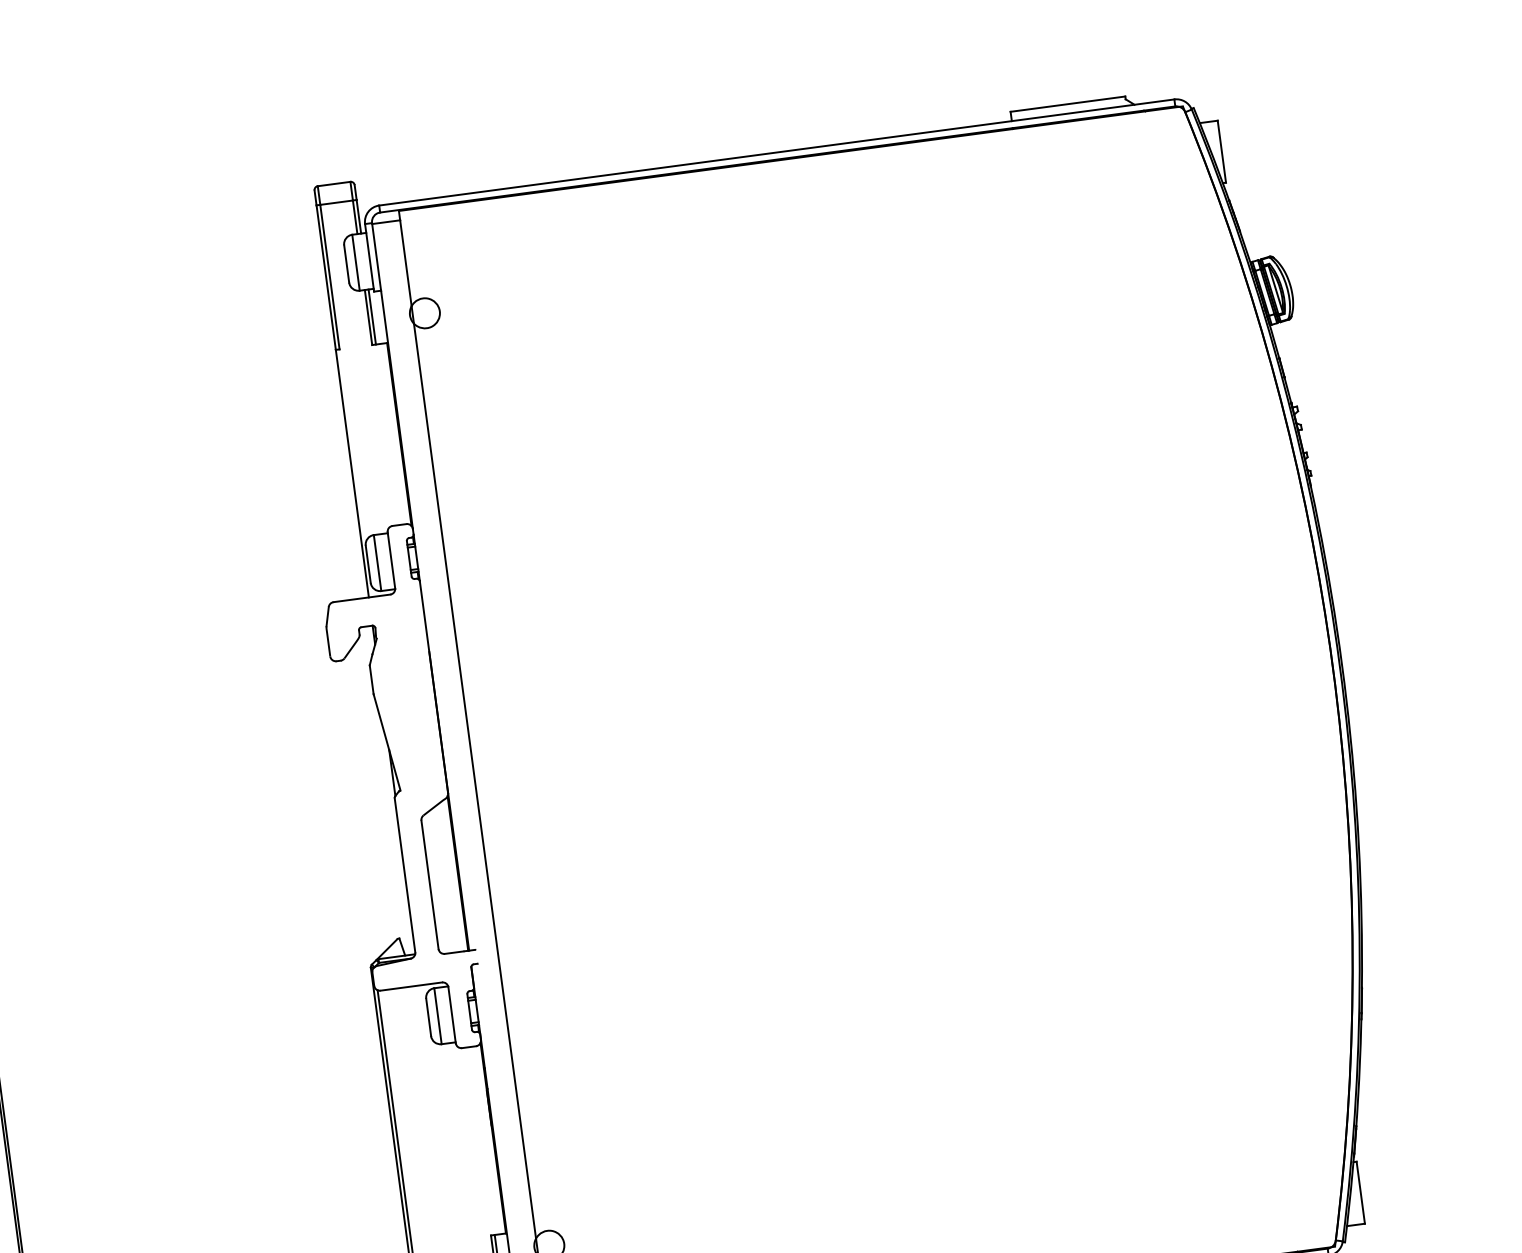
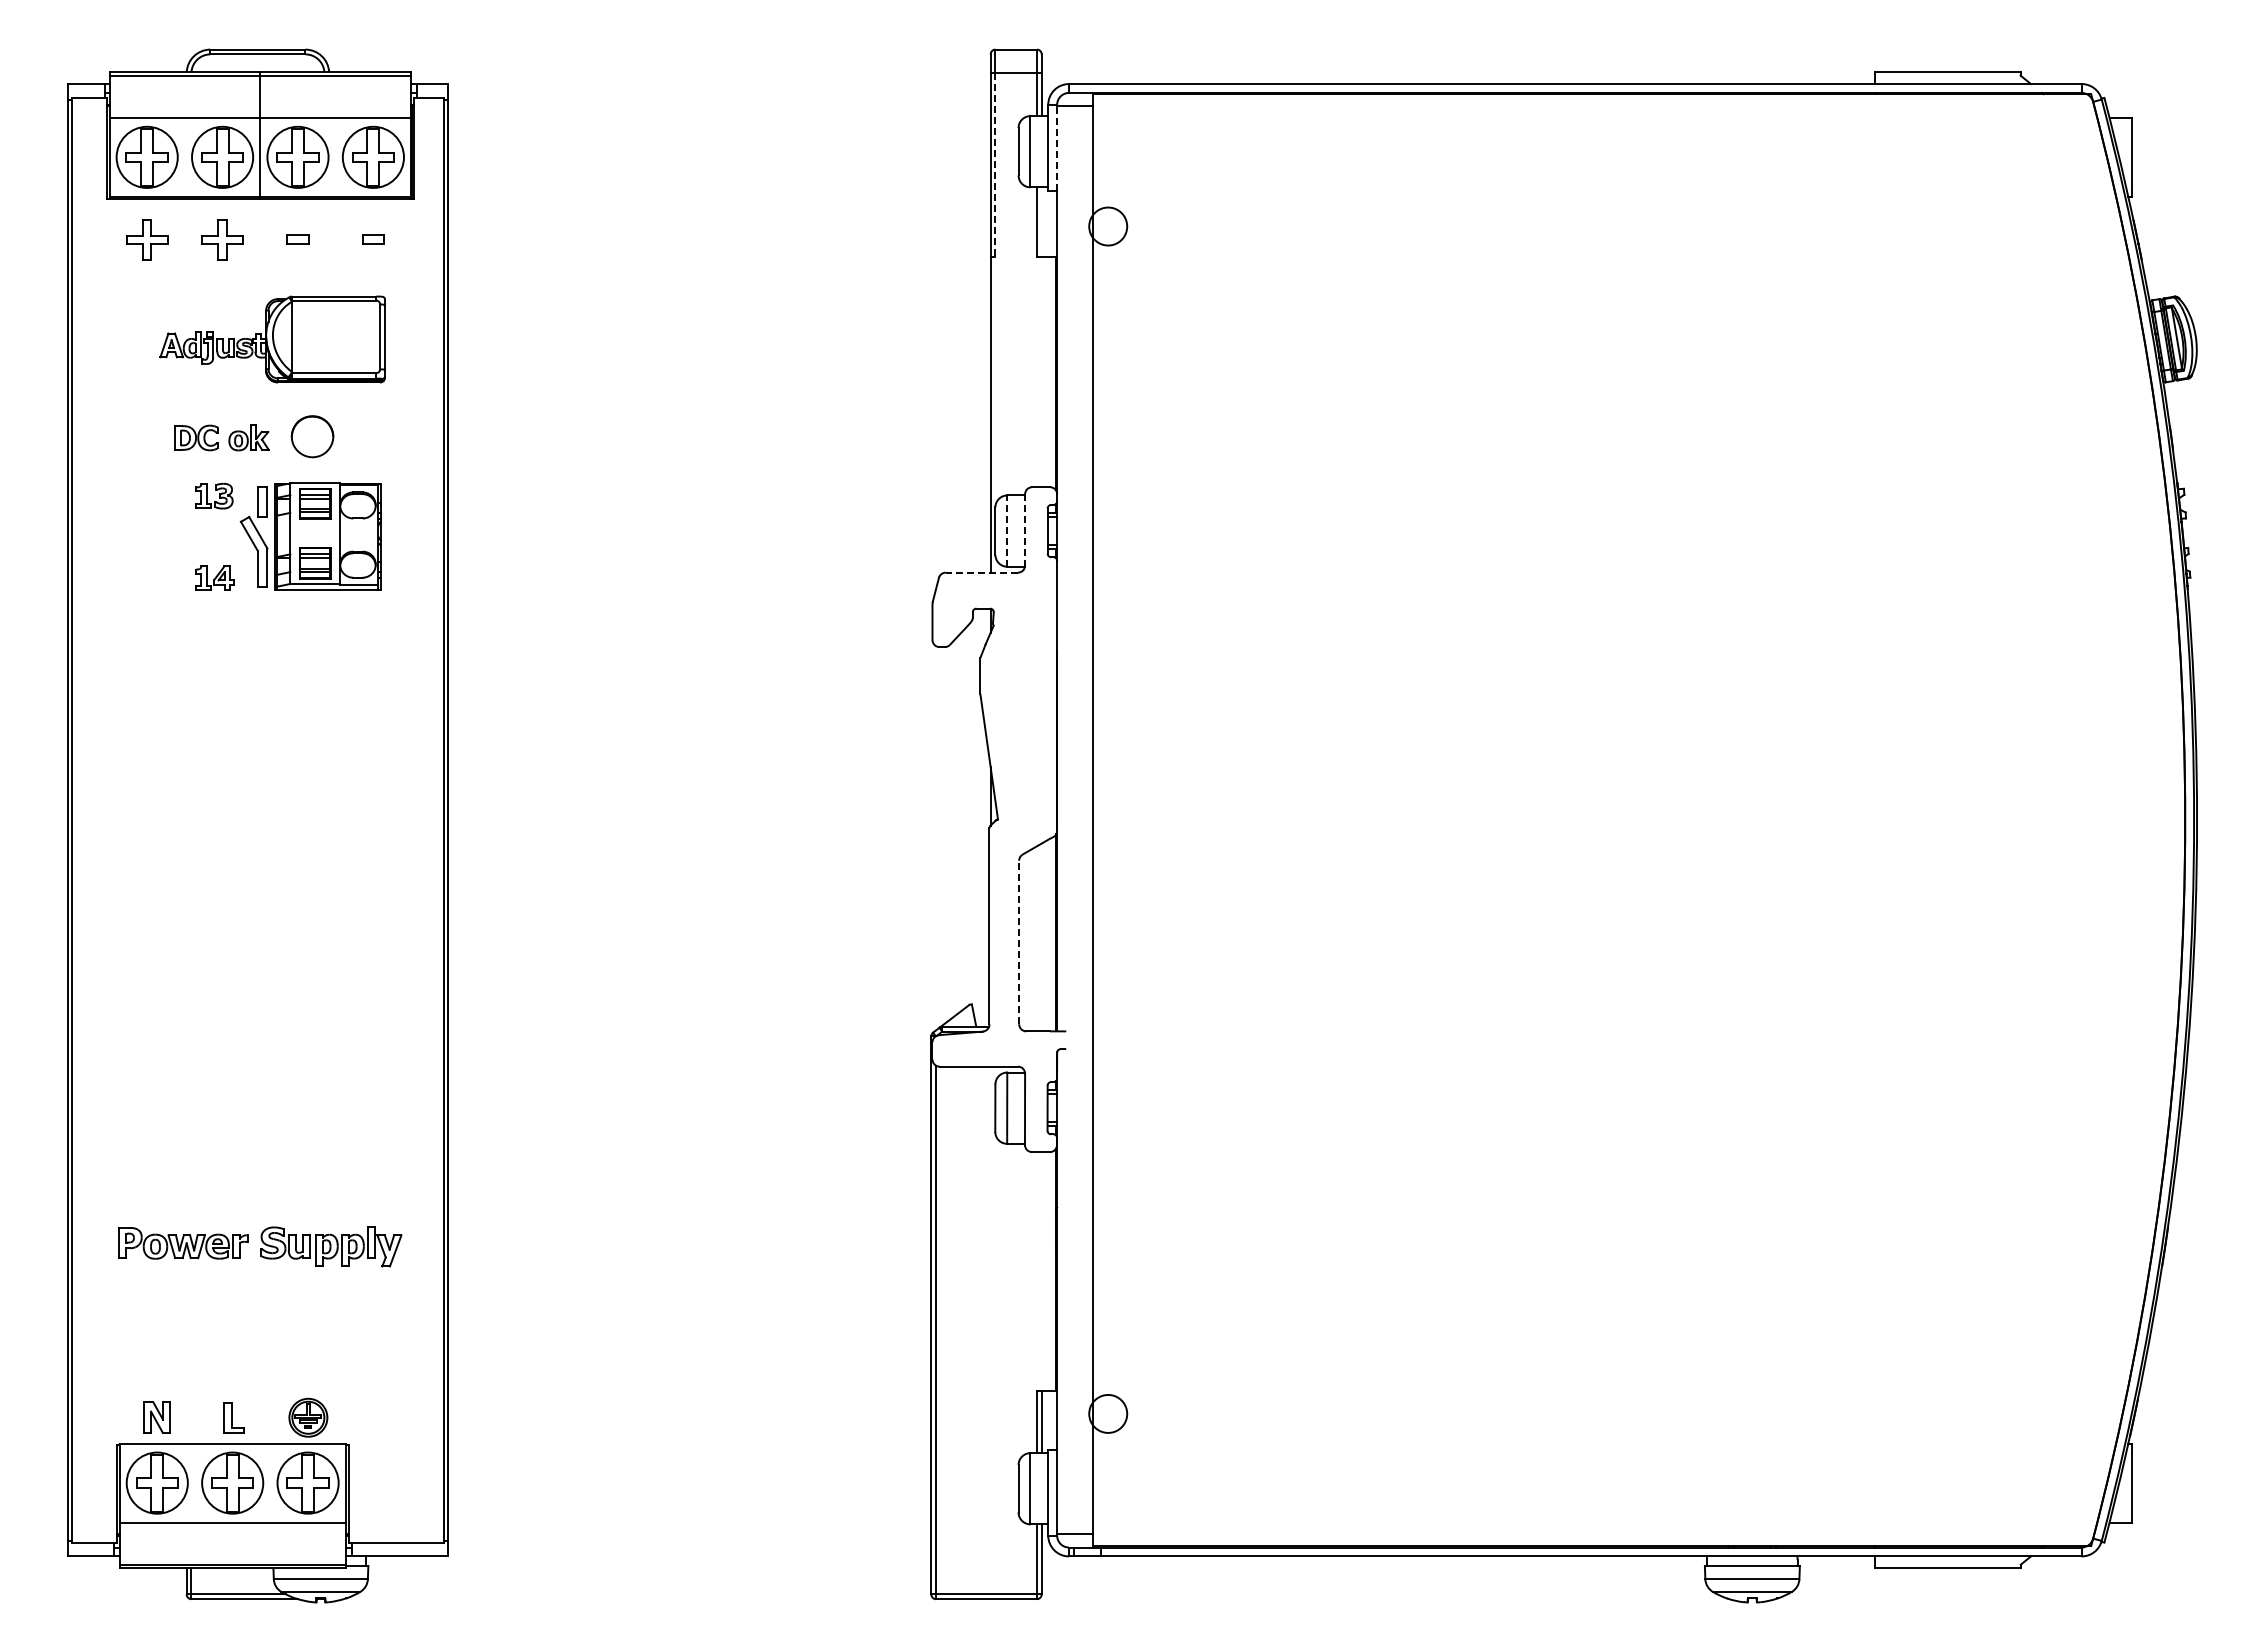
line: (376, 256) -> (1057, 147), solid -> dashed
line: (330, 277) -> (995, 165), solid -> dashed
line: (372, 317) -> (1041, 222), removed
line: (391, 559) -> (1025, 529), solid -> dashed
line: (377, 563) -> (1007, 531), solid -> dashed
line: (361, 598) -> (981, 572), solid -> dashed
line: (430, 884) -> (1019, 942), solid -> dashed

